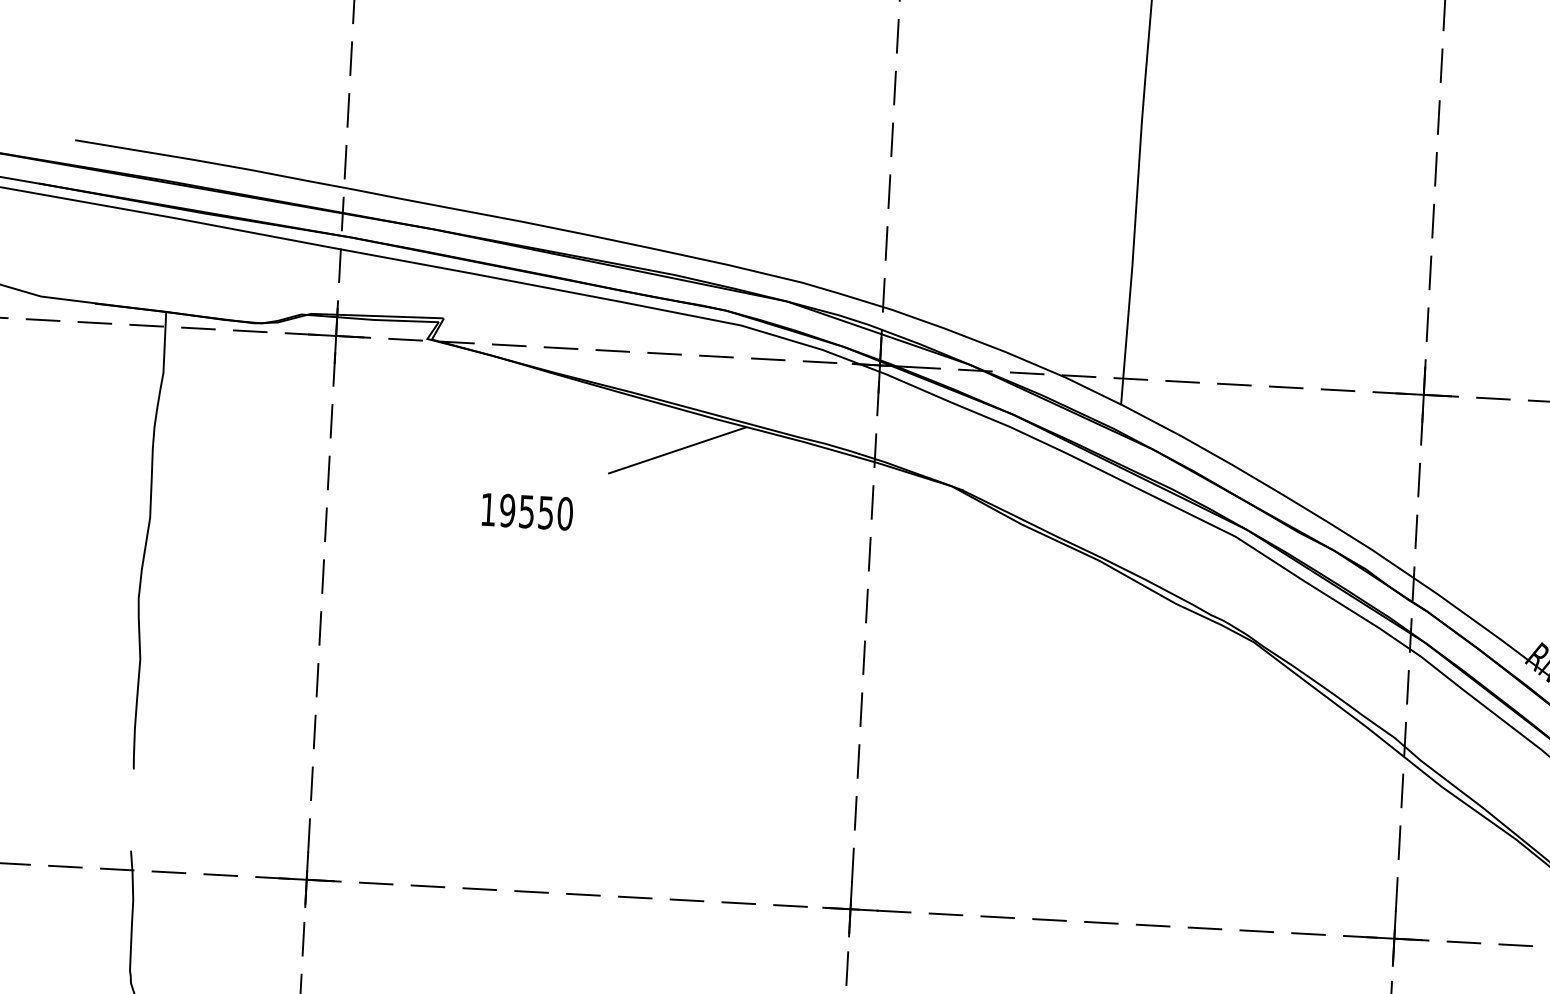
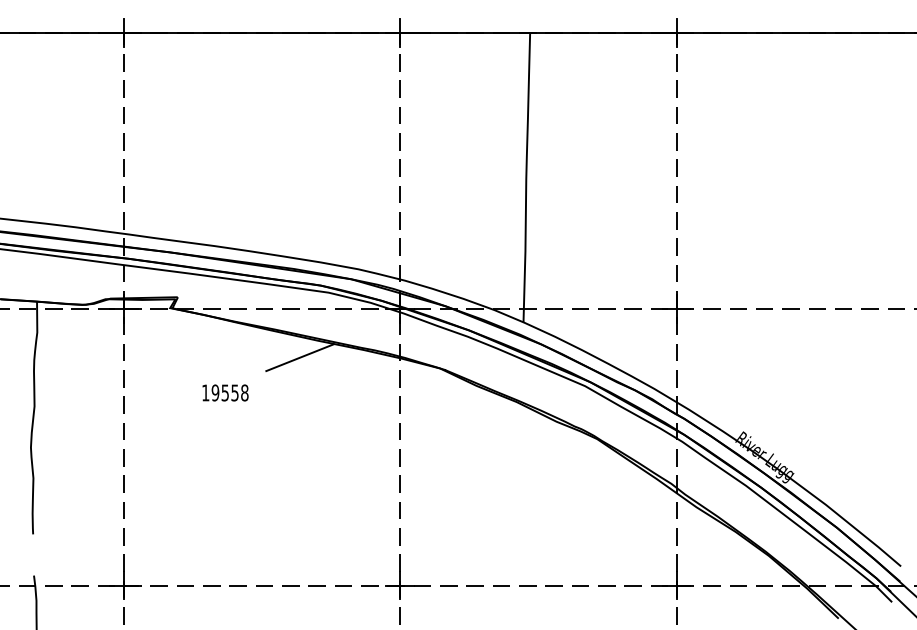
text: (564, 512) -> (244, 392), 19550 -> 19558

